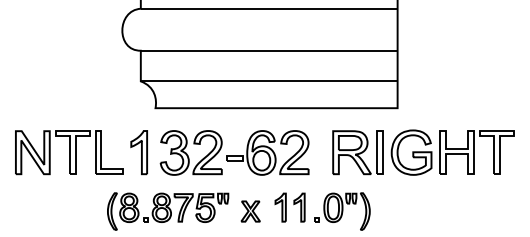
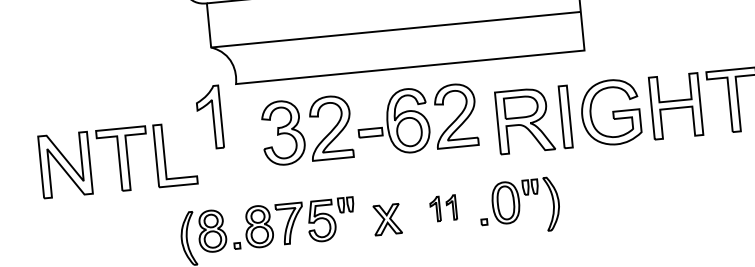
part: (138, 152) -> (208, 117), moved
part: (234, 152) -> (369, 124), moved
part: (289, 207) -> (442, 208), size x0.6

